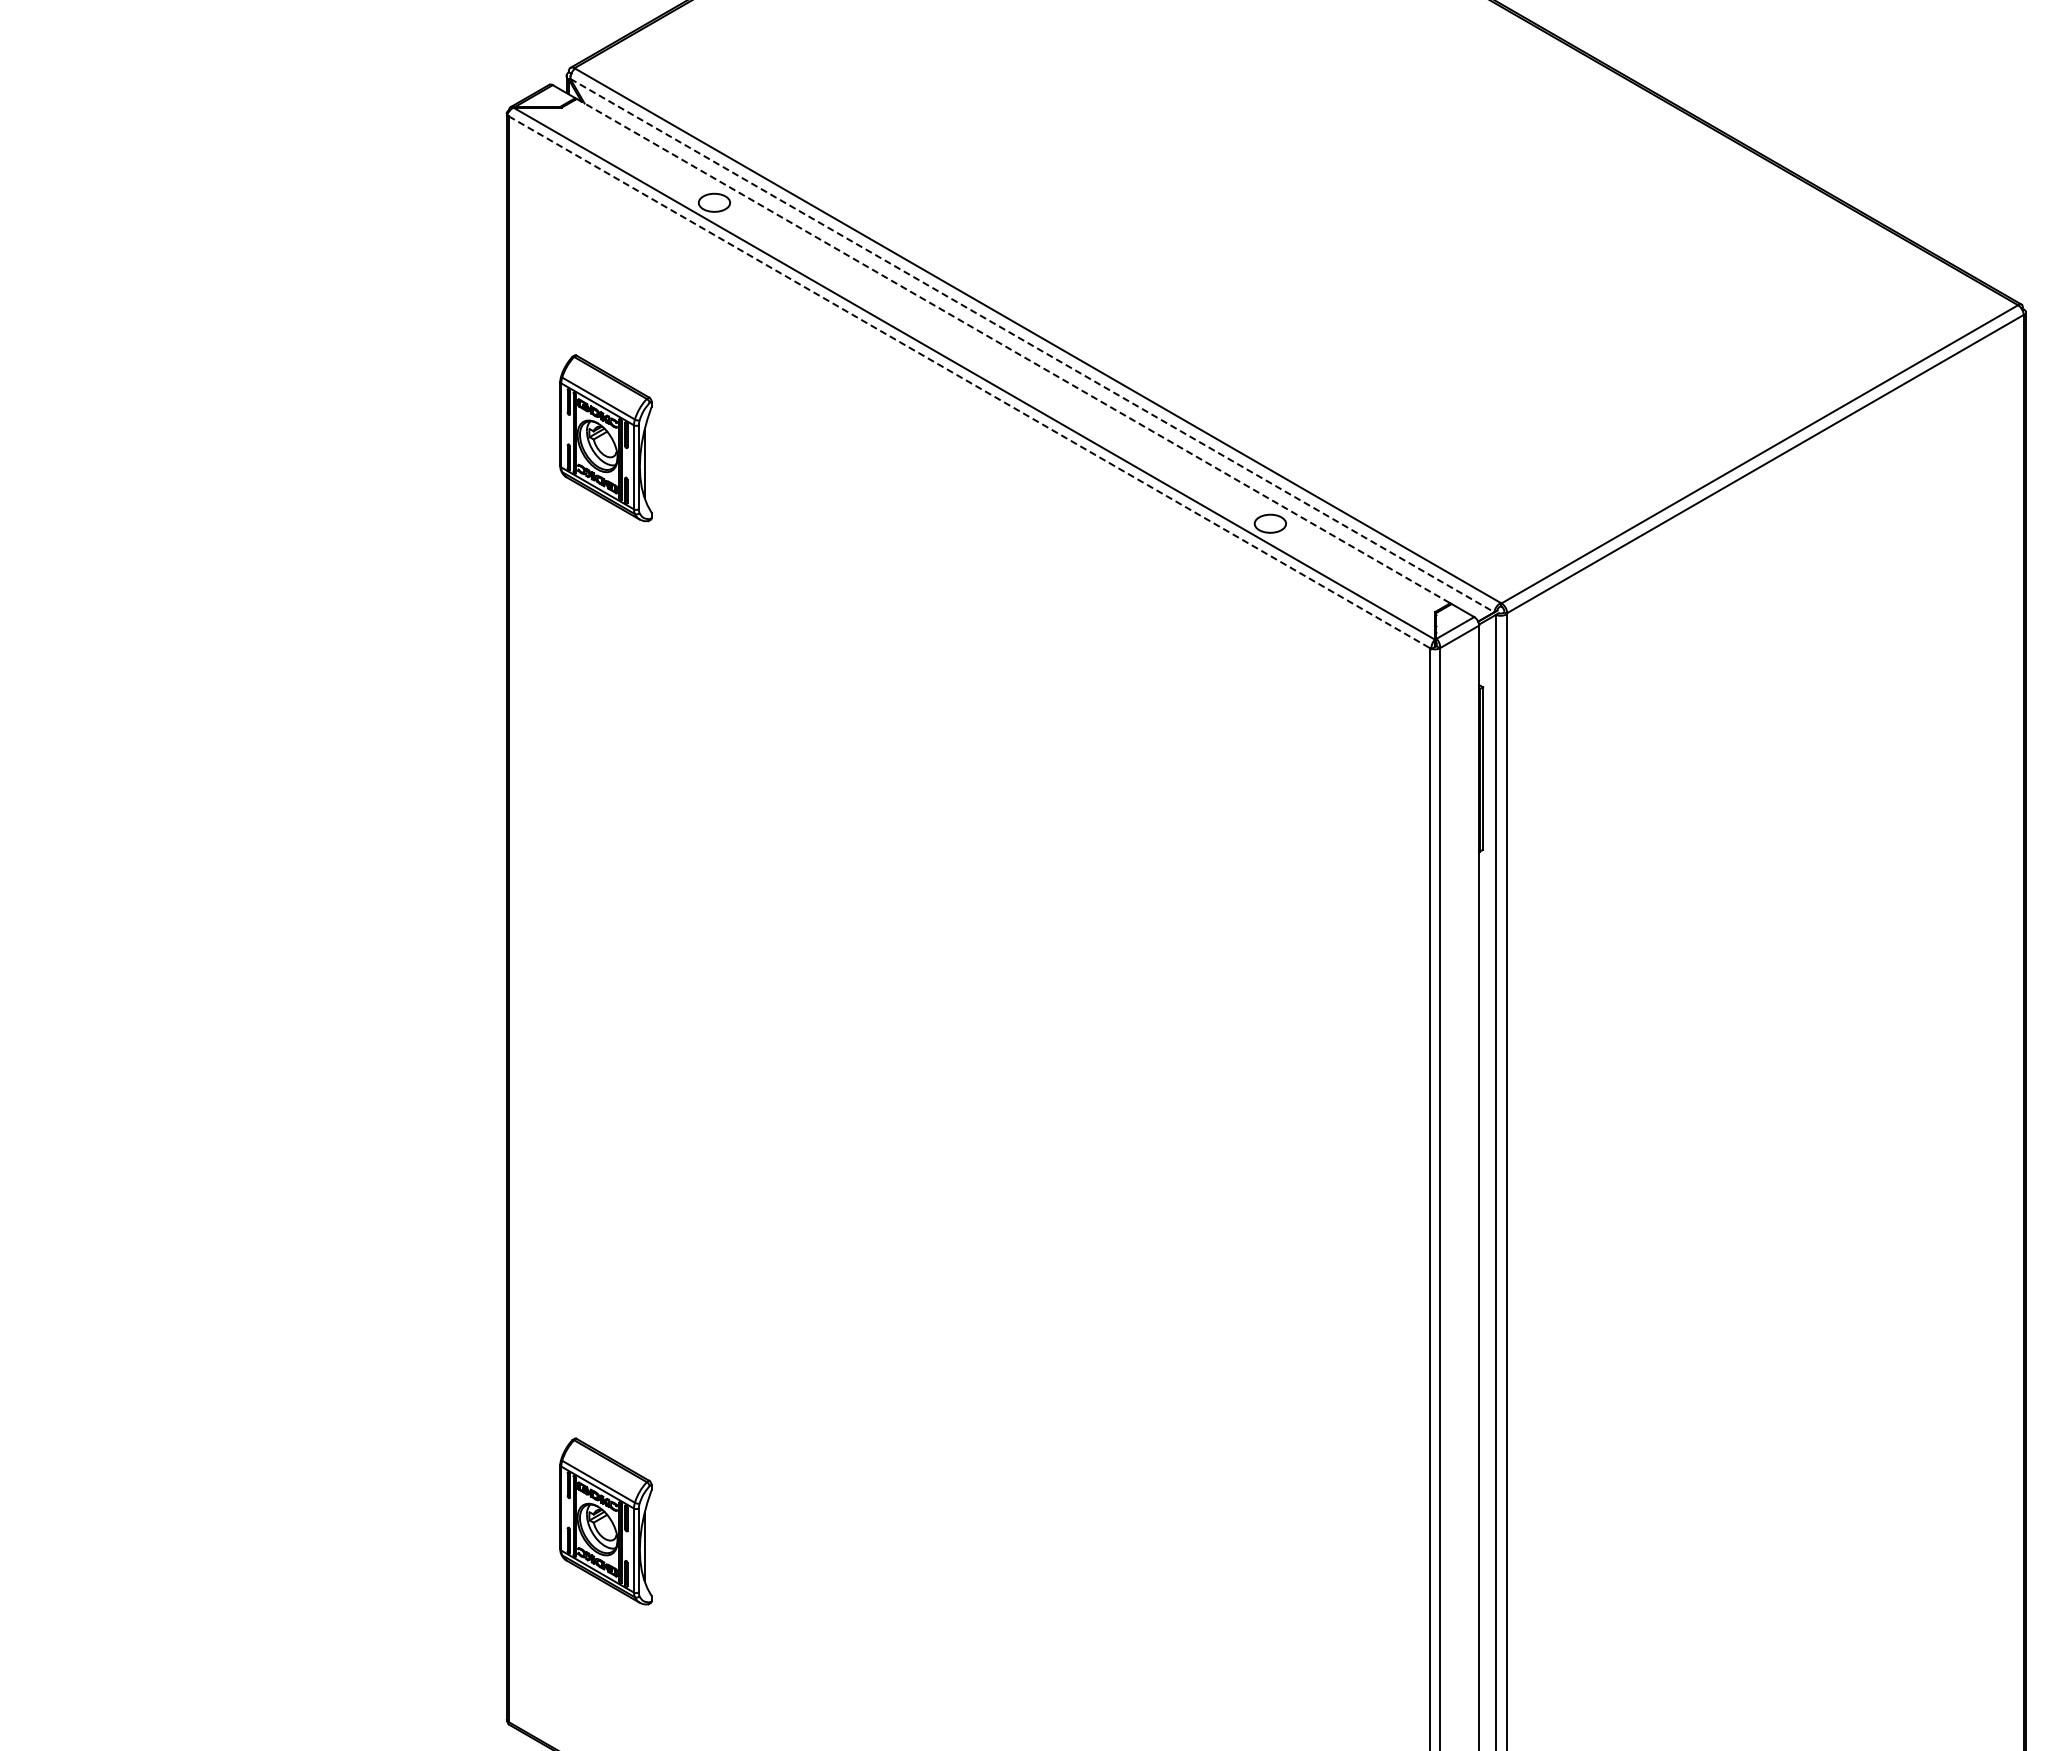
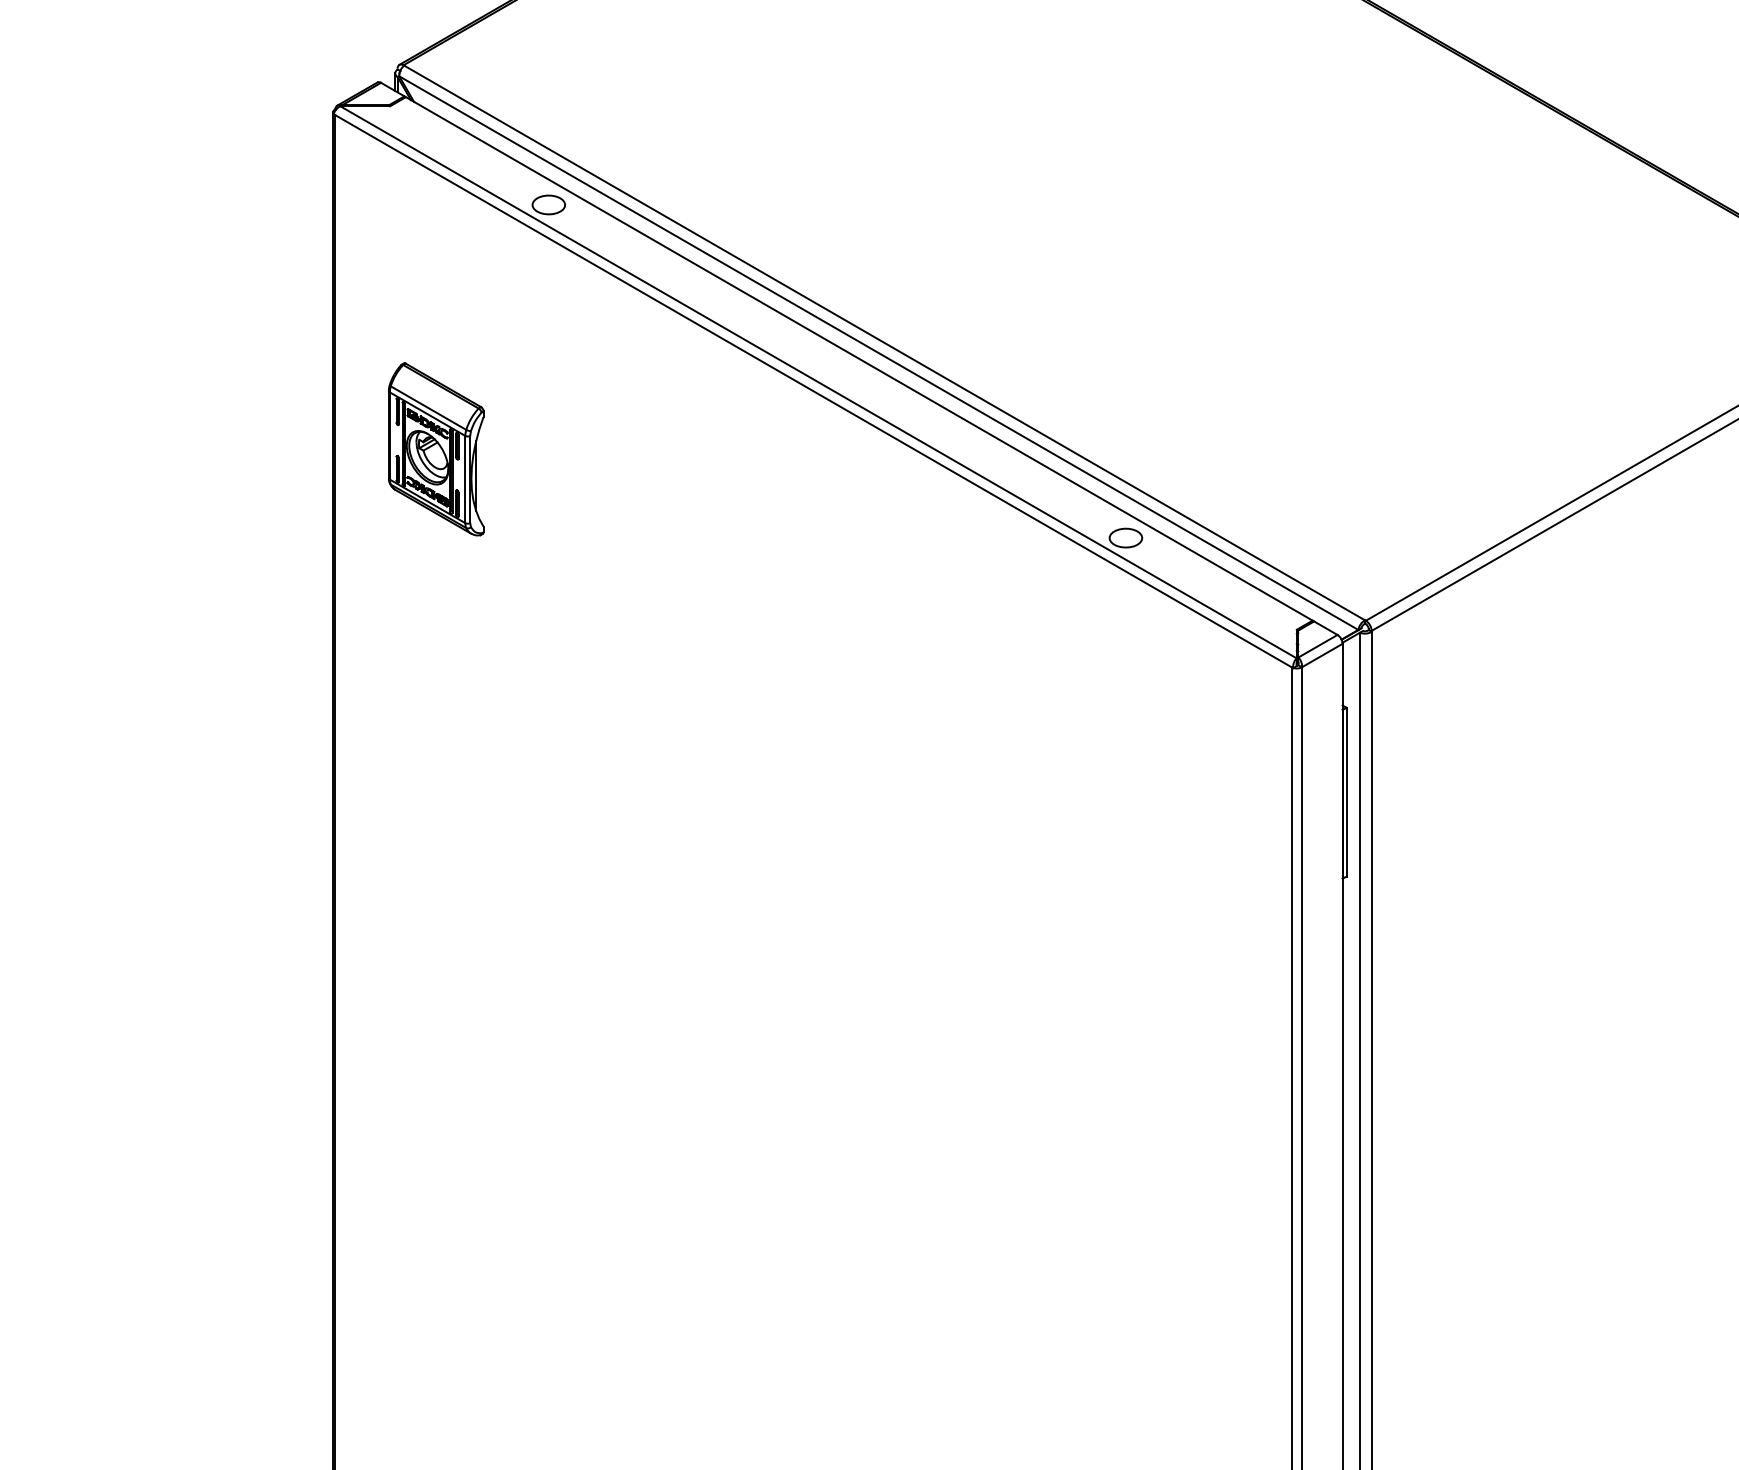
line: (1032, 345) -> (878, 353), dashed -> solid
line: (1013, 351) -> (859, 359), dashed -> solid
line: (969, 382) -> (813, 391), dashed -> solid

